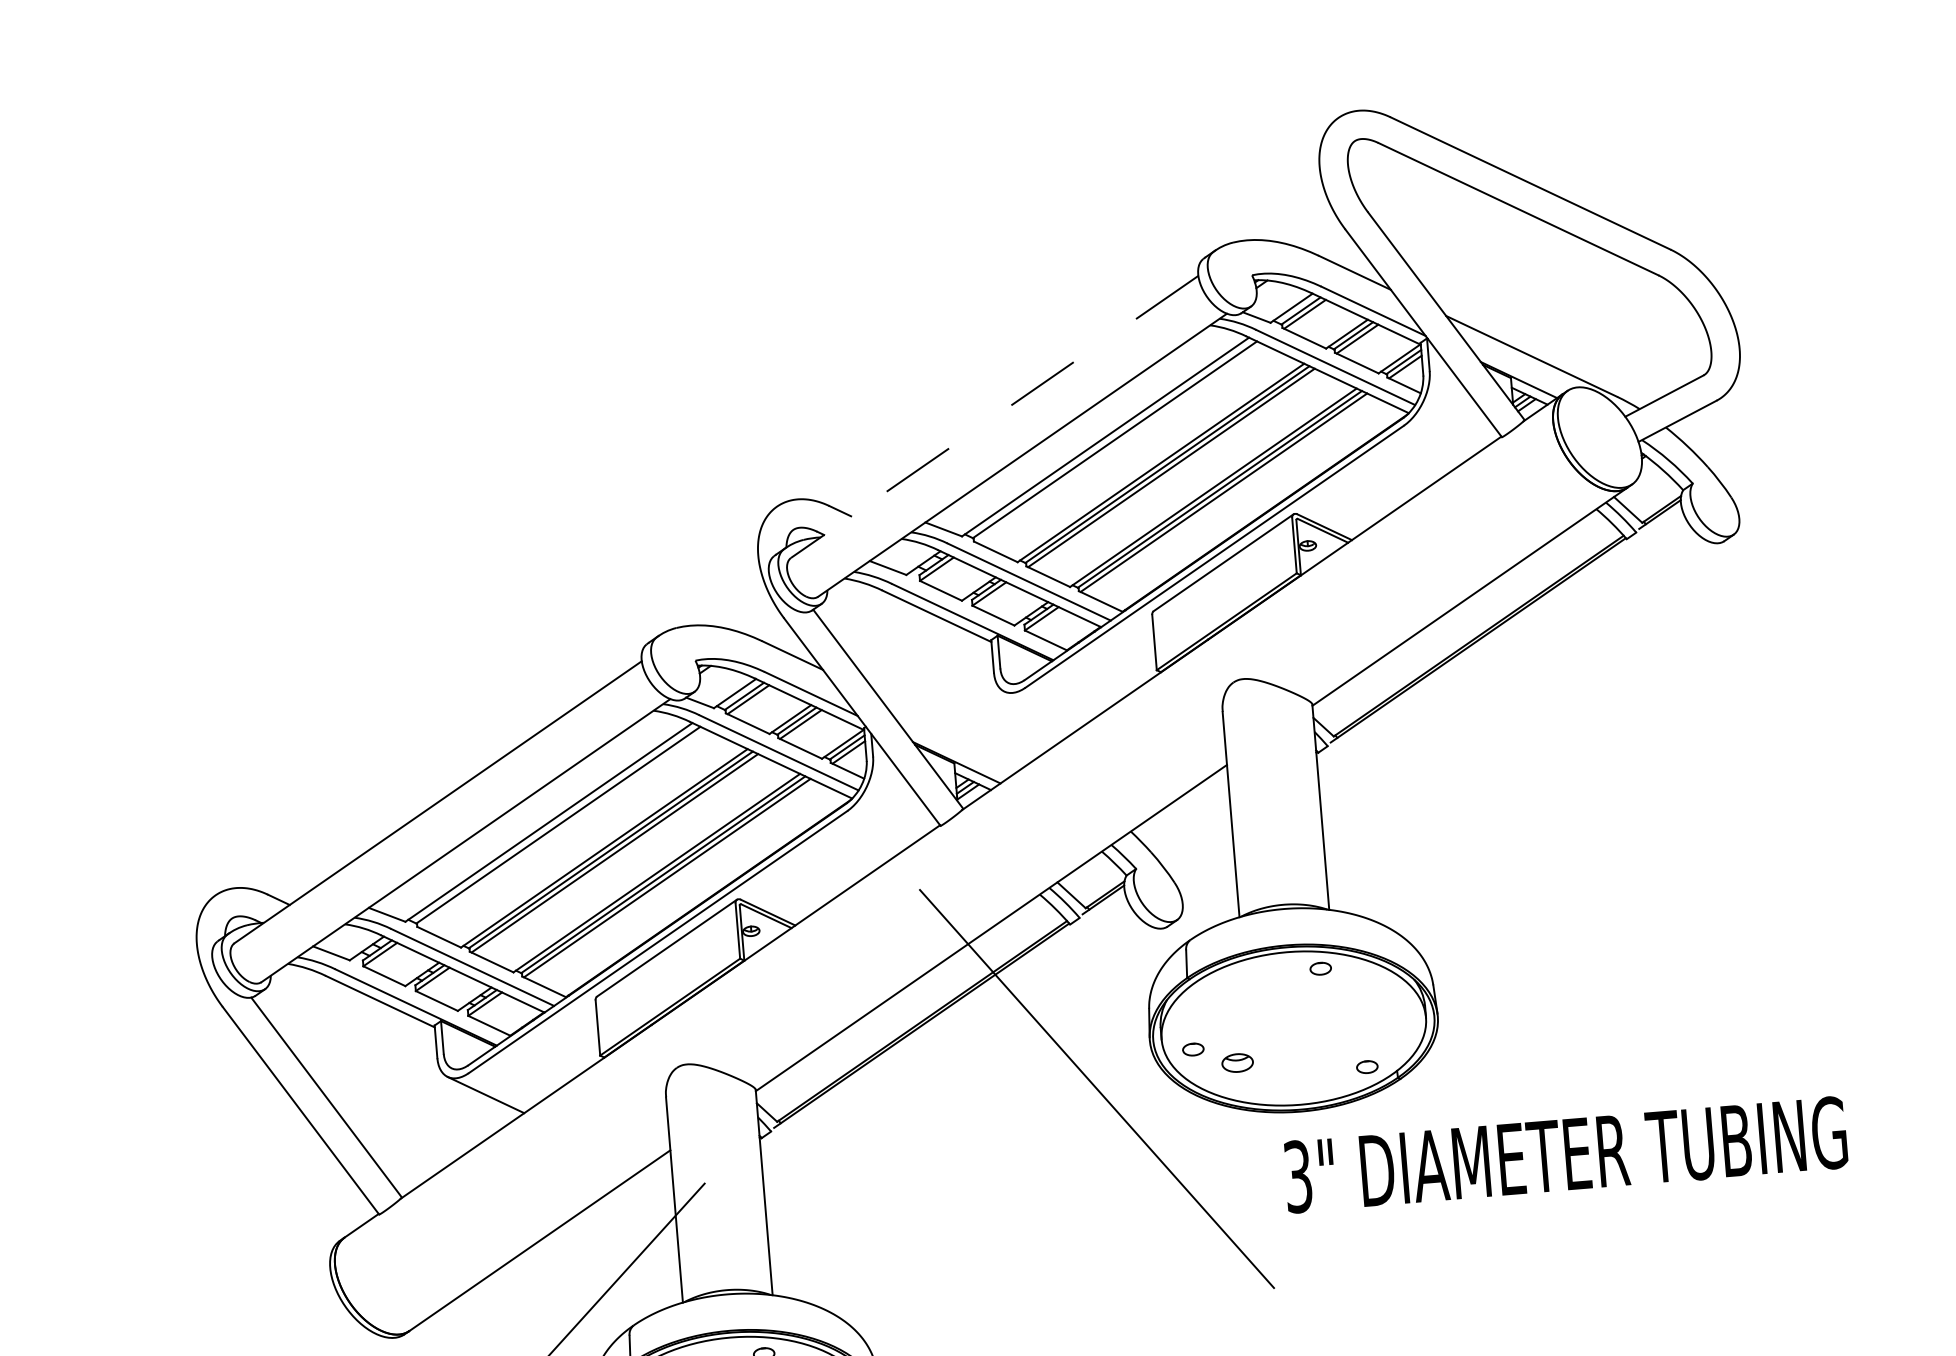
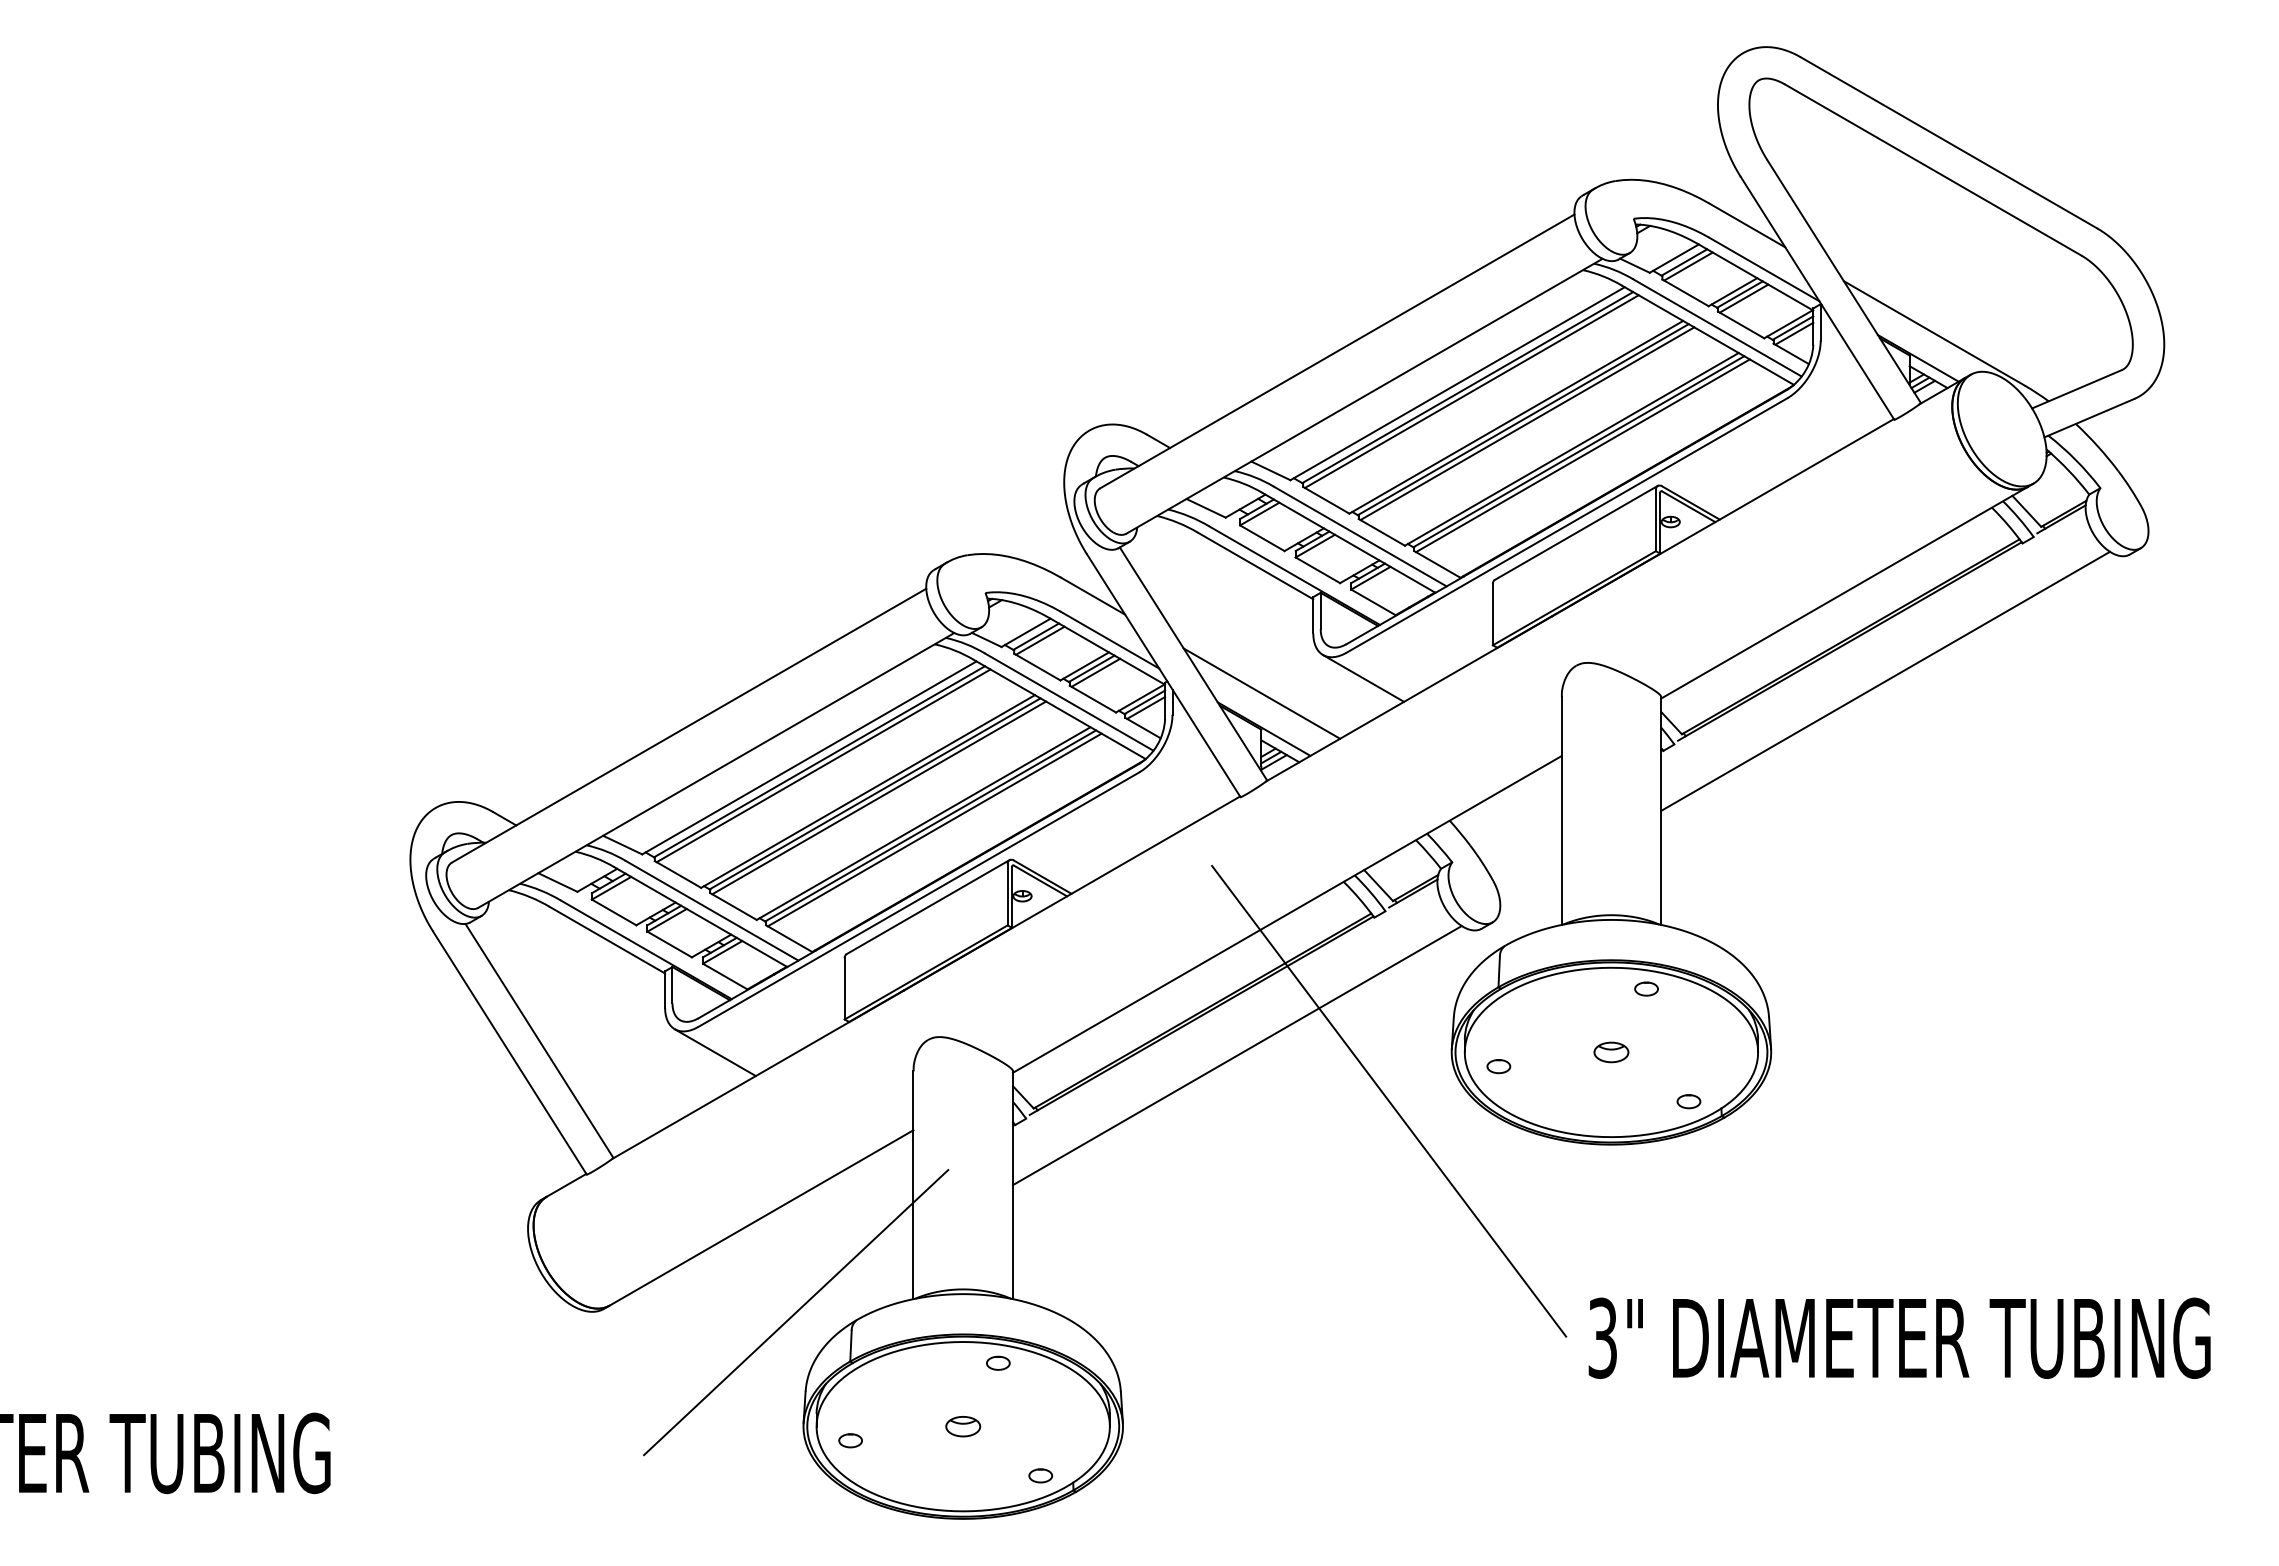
line: (994, 416) -> (1337, 351), dashed -> solid
line: (1118, 443) -> (1471, 391), added
line: (1513, 672) -> (1885, 680), added
line: (1042, 709) -> (1363, 678), added
line: (951, 730) -> (1261, 693), added
line: (562, 828) -> (823, 765), added
line: (956, 1058) -> (1237, 1055), added
part: (1237, 1063) -> (1611, 1052), moved
text: (1565, 1154) -> (1899, 1337), moved

